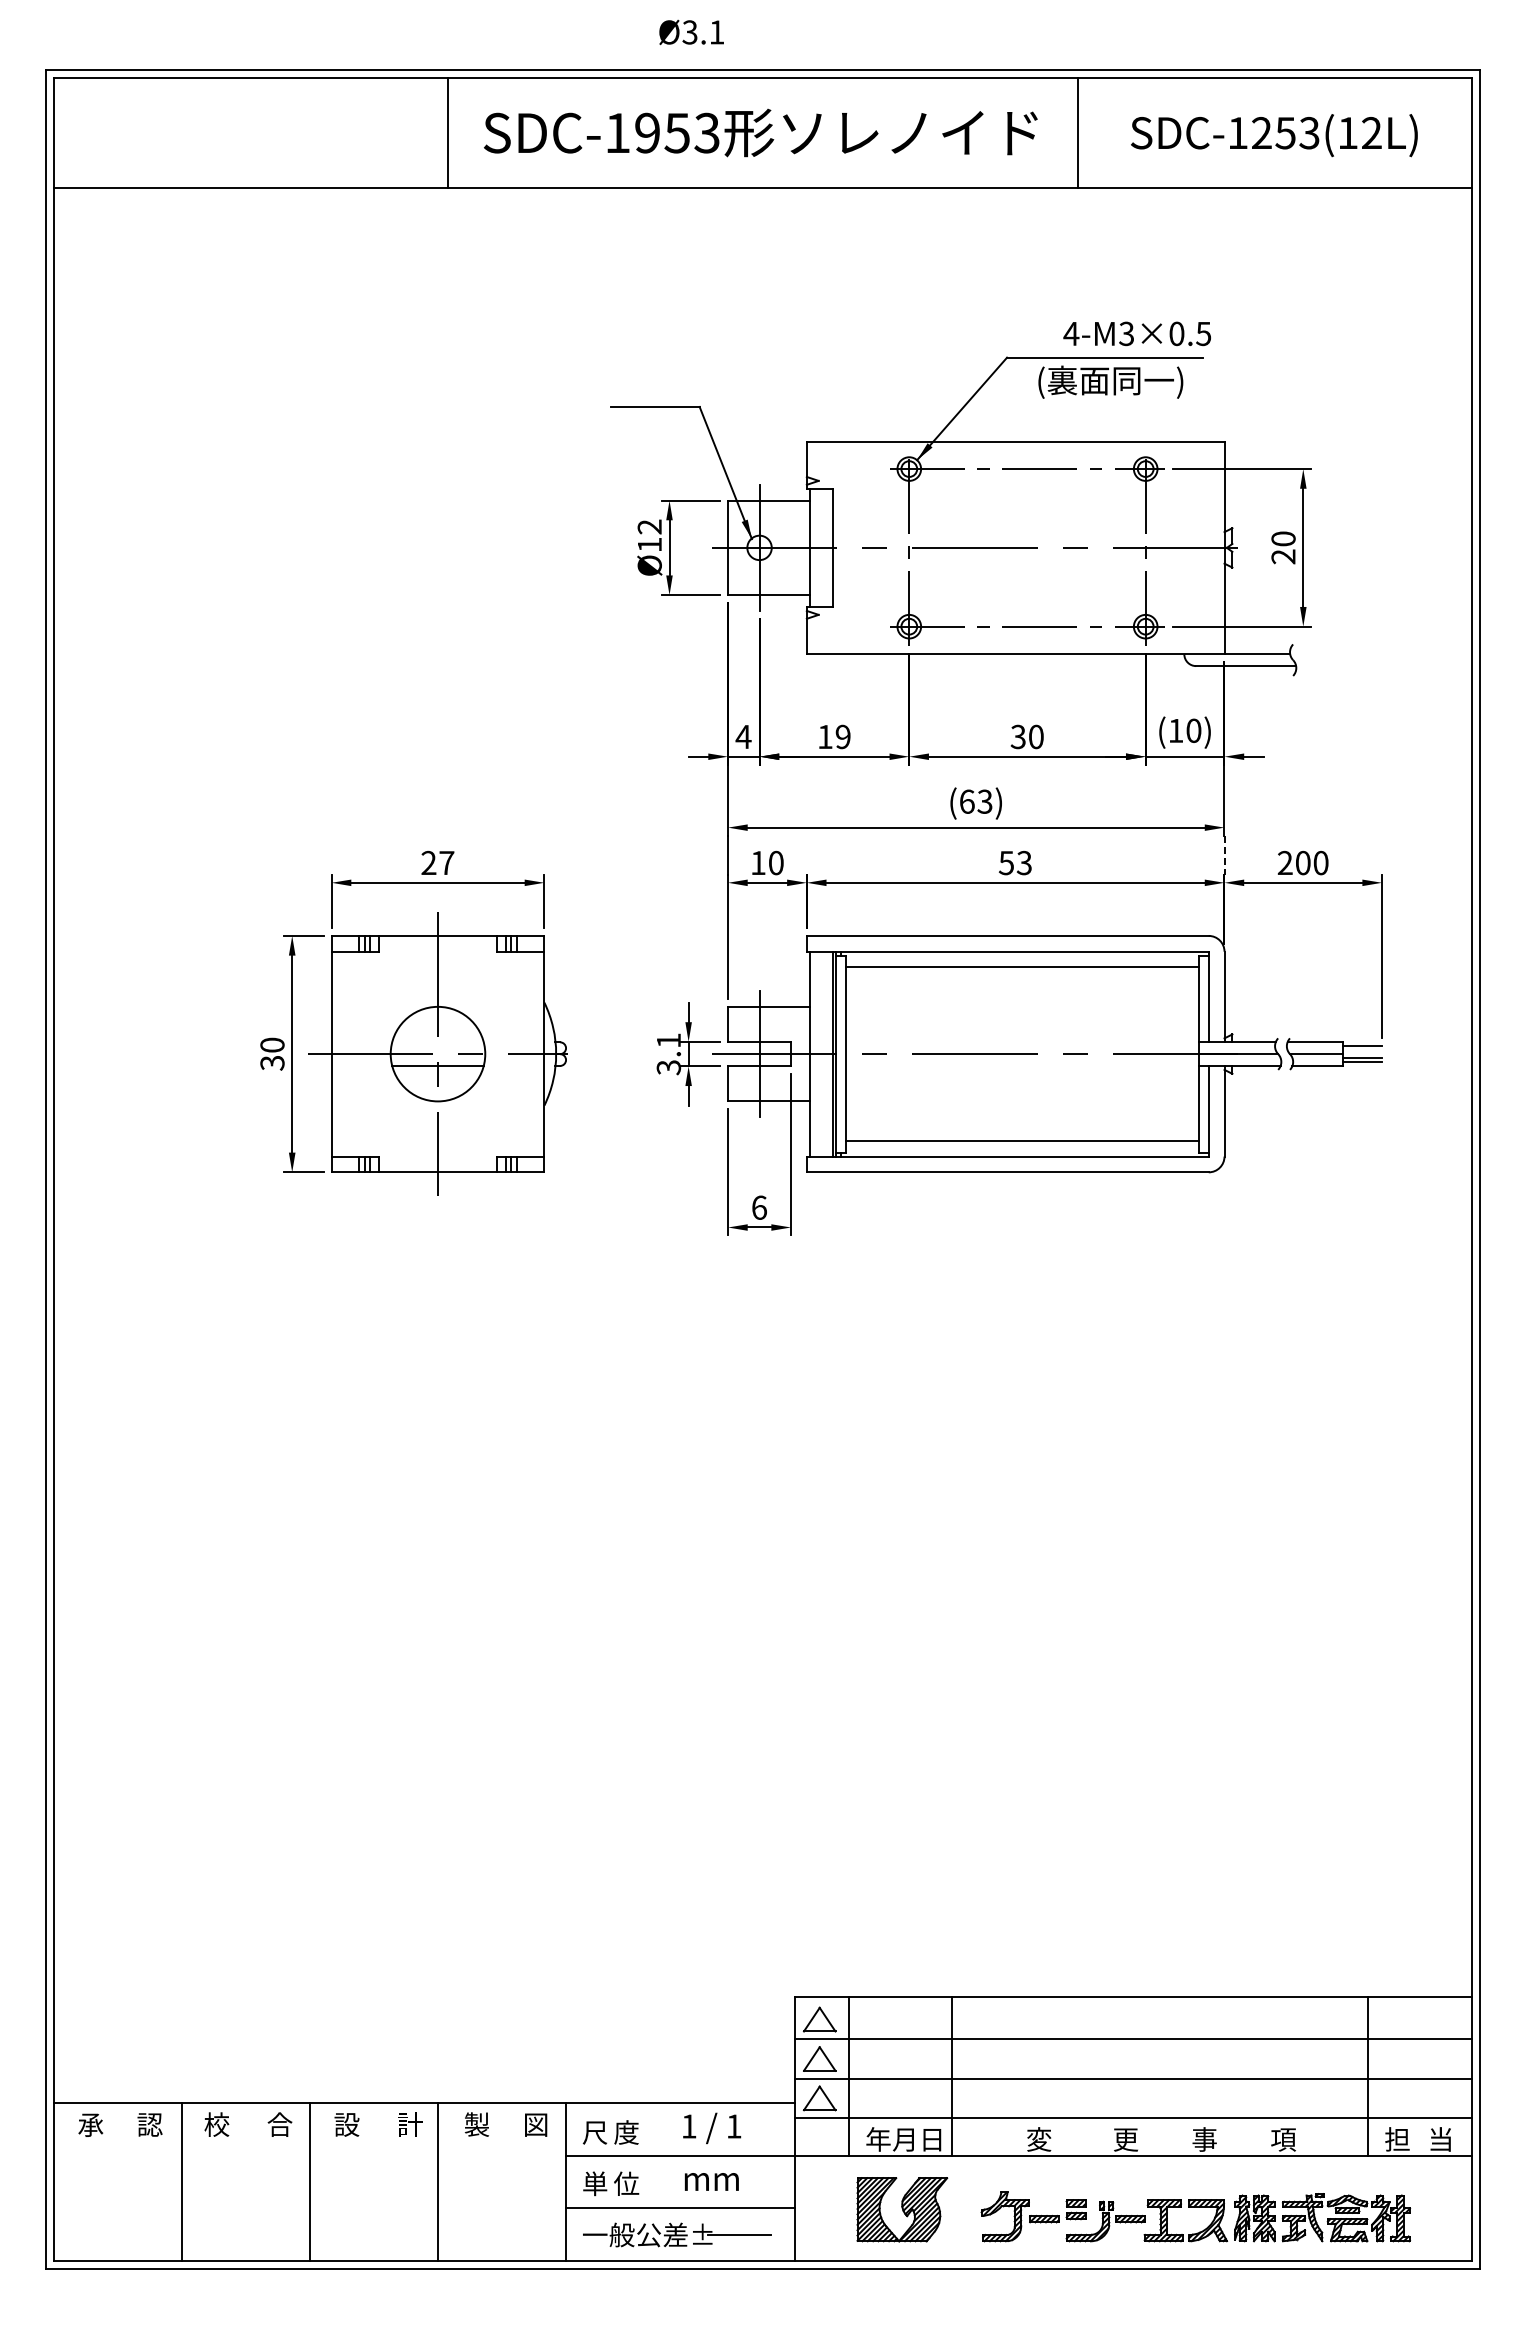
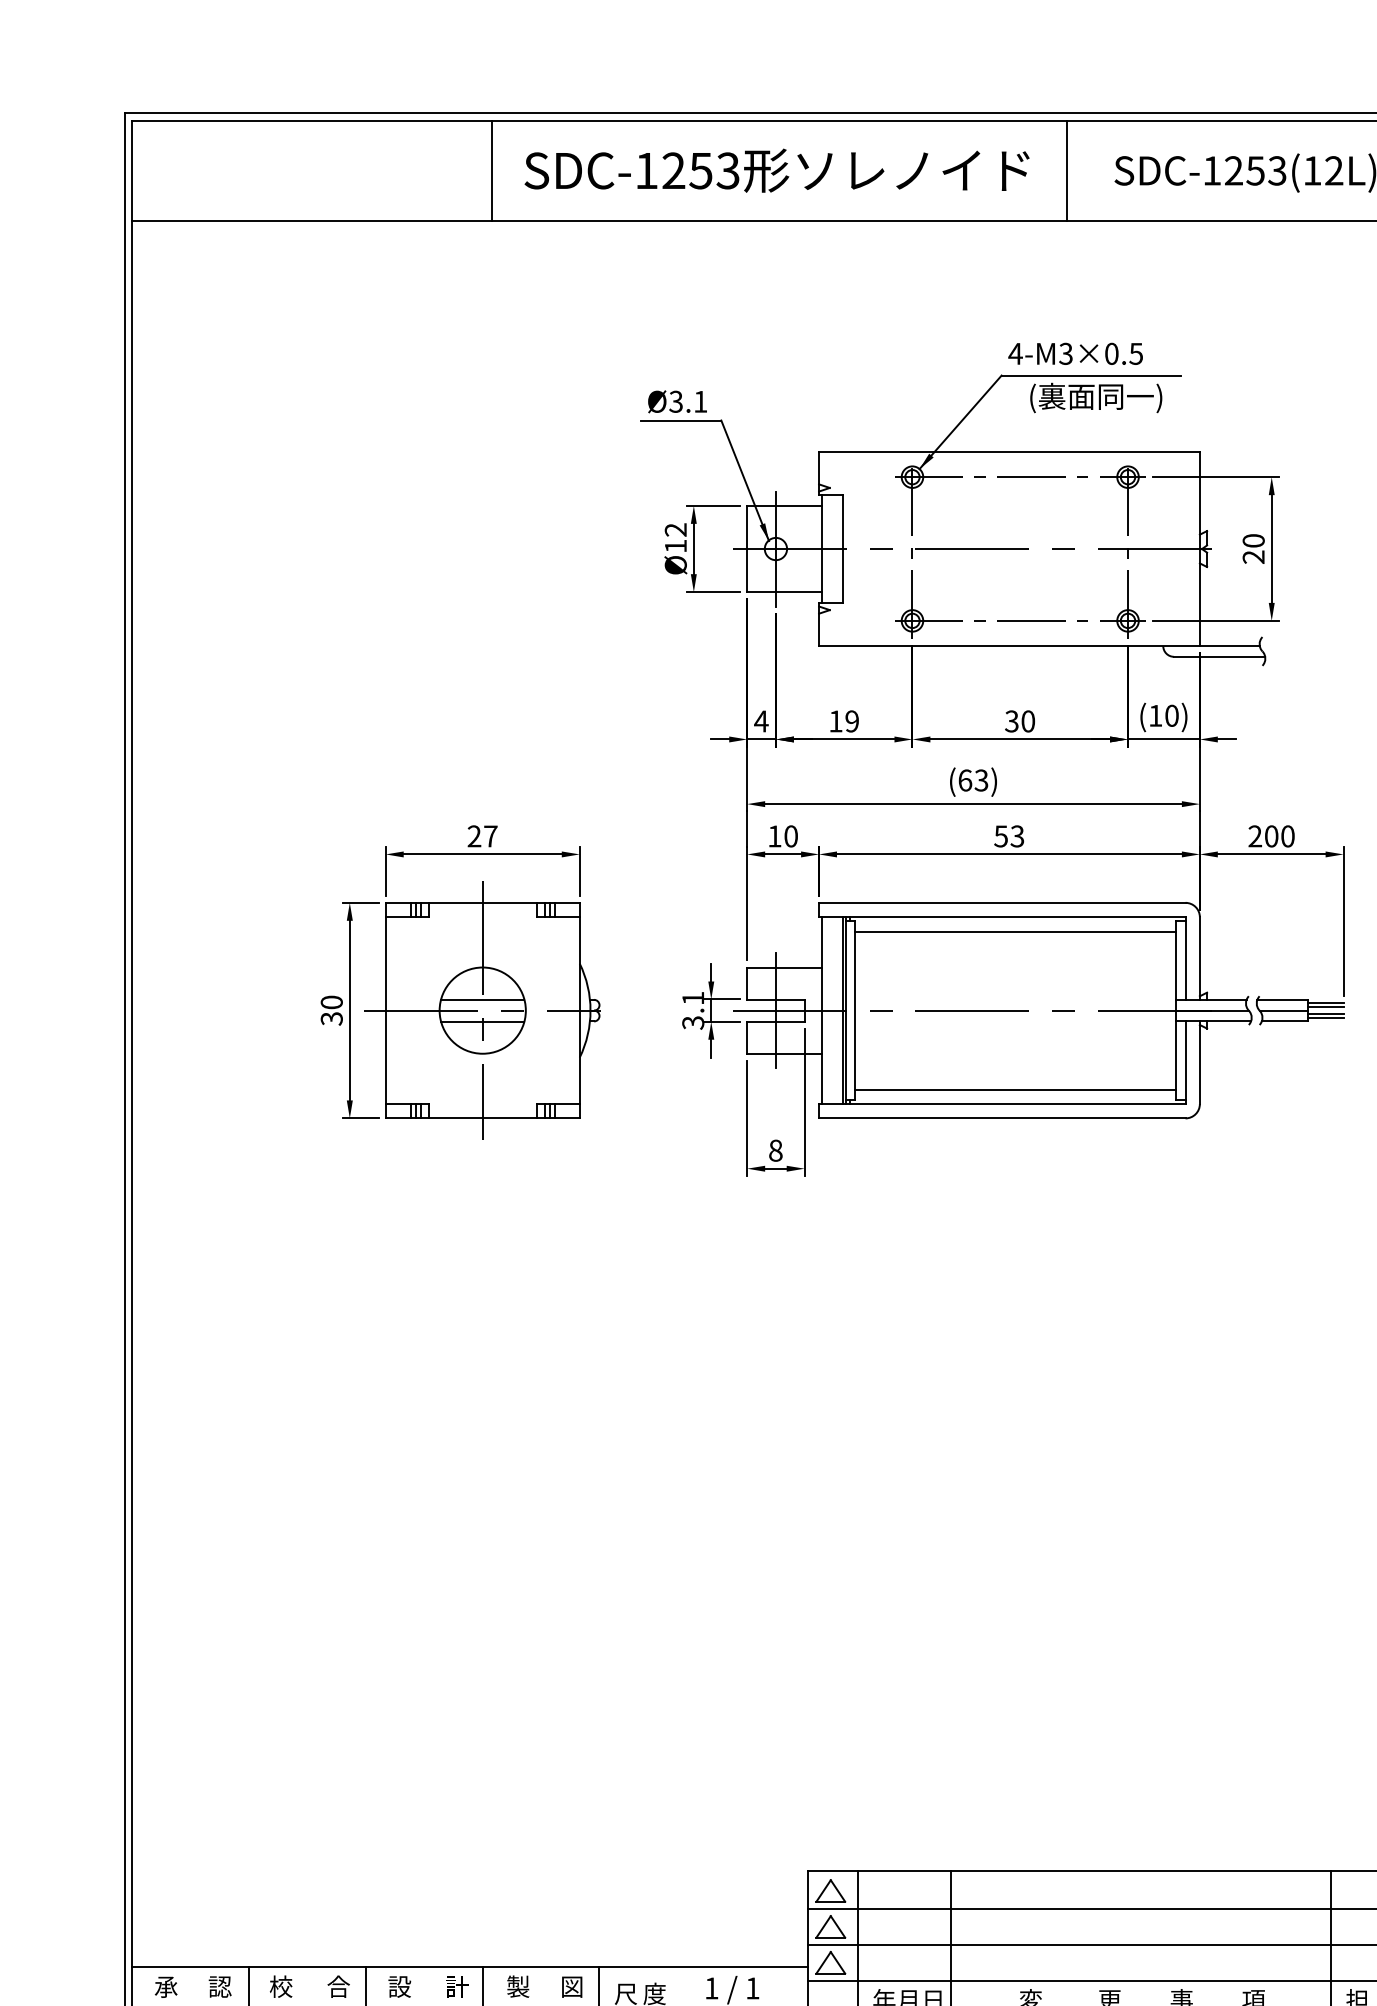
text: (691, 31) -> (677, 400), moved
text: (647, 133) -> (673, 171), SDC-1953 -> SDC-1253
text: (1136, 333) -> (1074, 353), moved
line: (1224, 855) -> (1199, 829), dashed -> solid
line: (437, 1041) -> (482, 999), added
line: (1362, 1050) -> (1325, 1007), added
text: (759, 1207) -> (775, 1150), 6 -> 8

